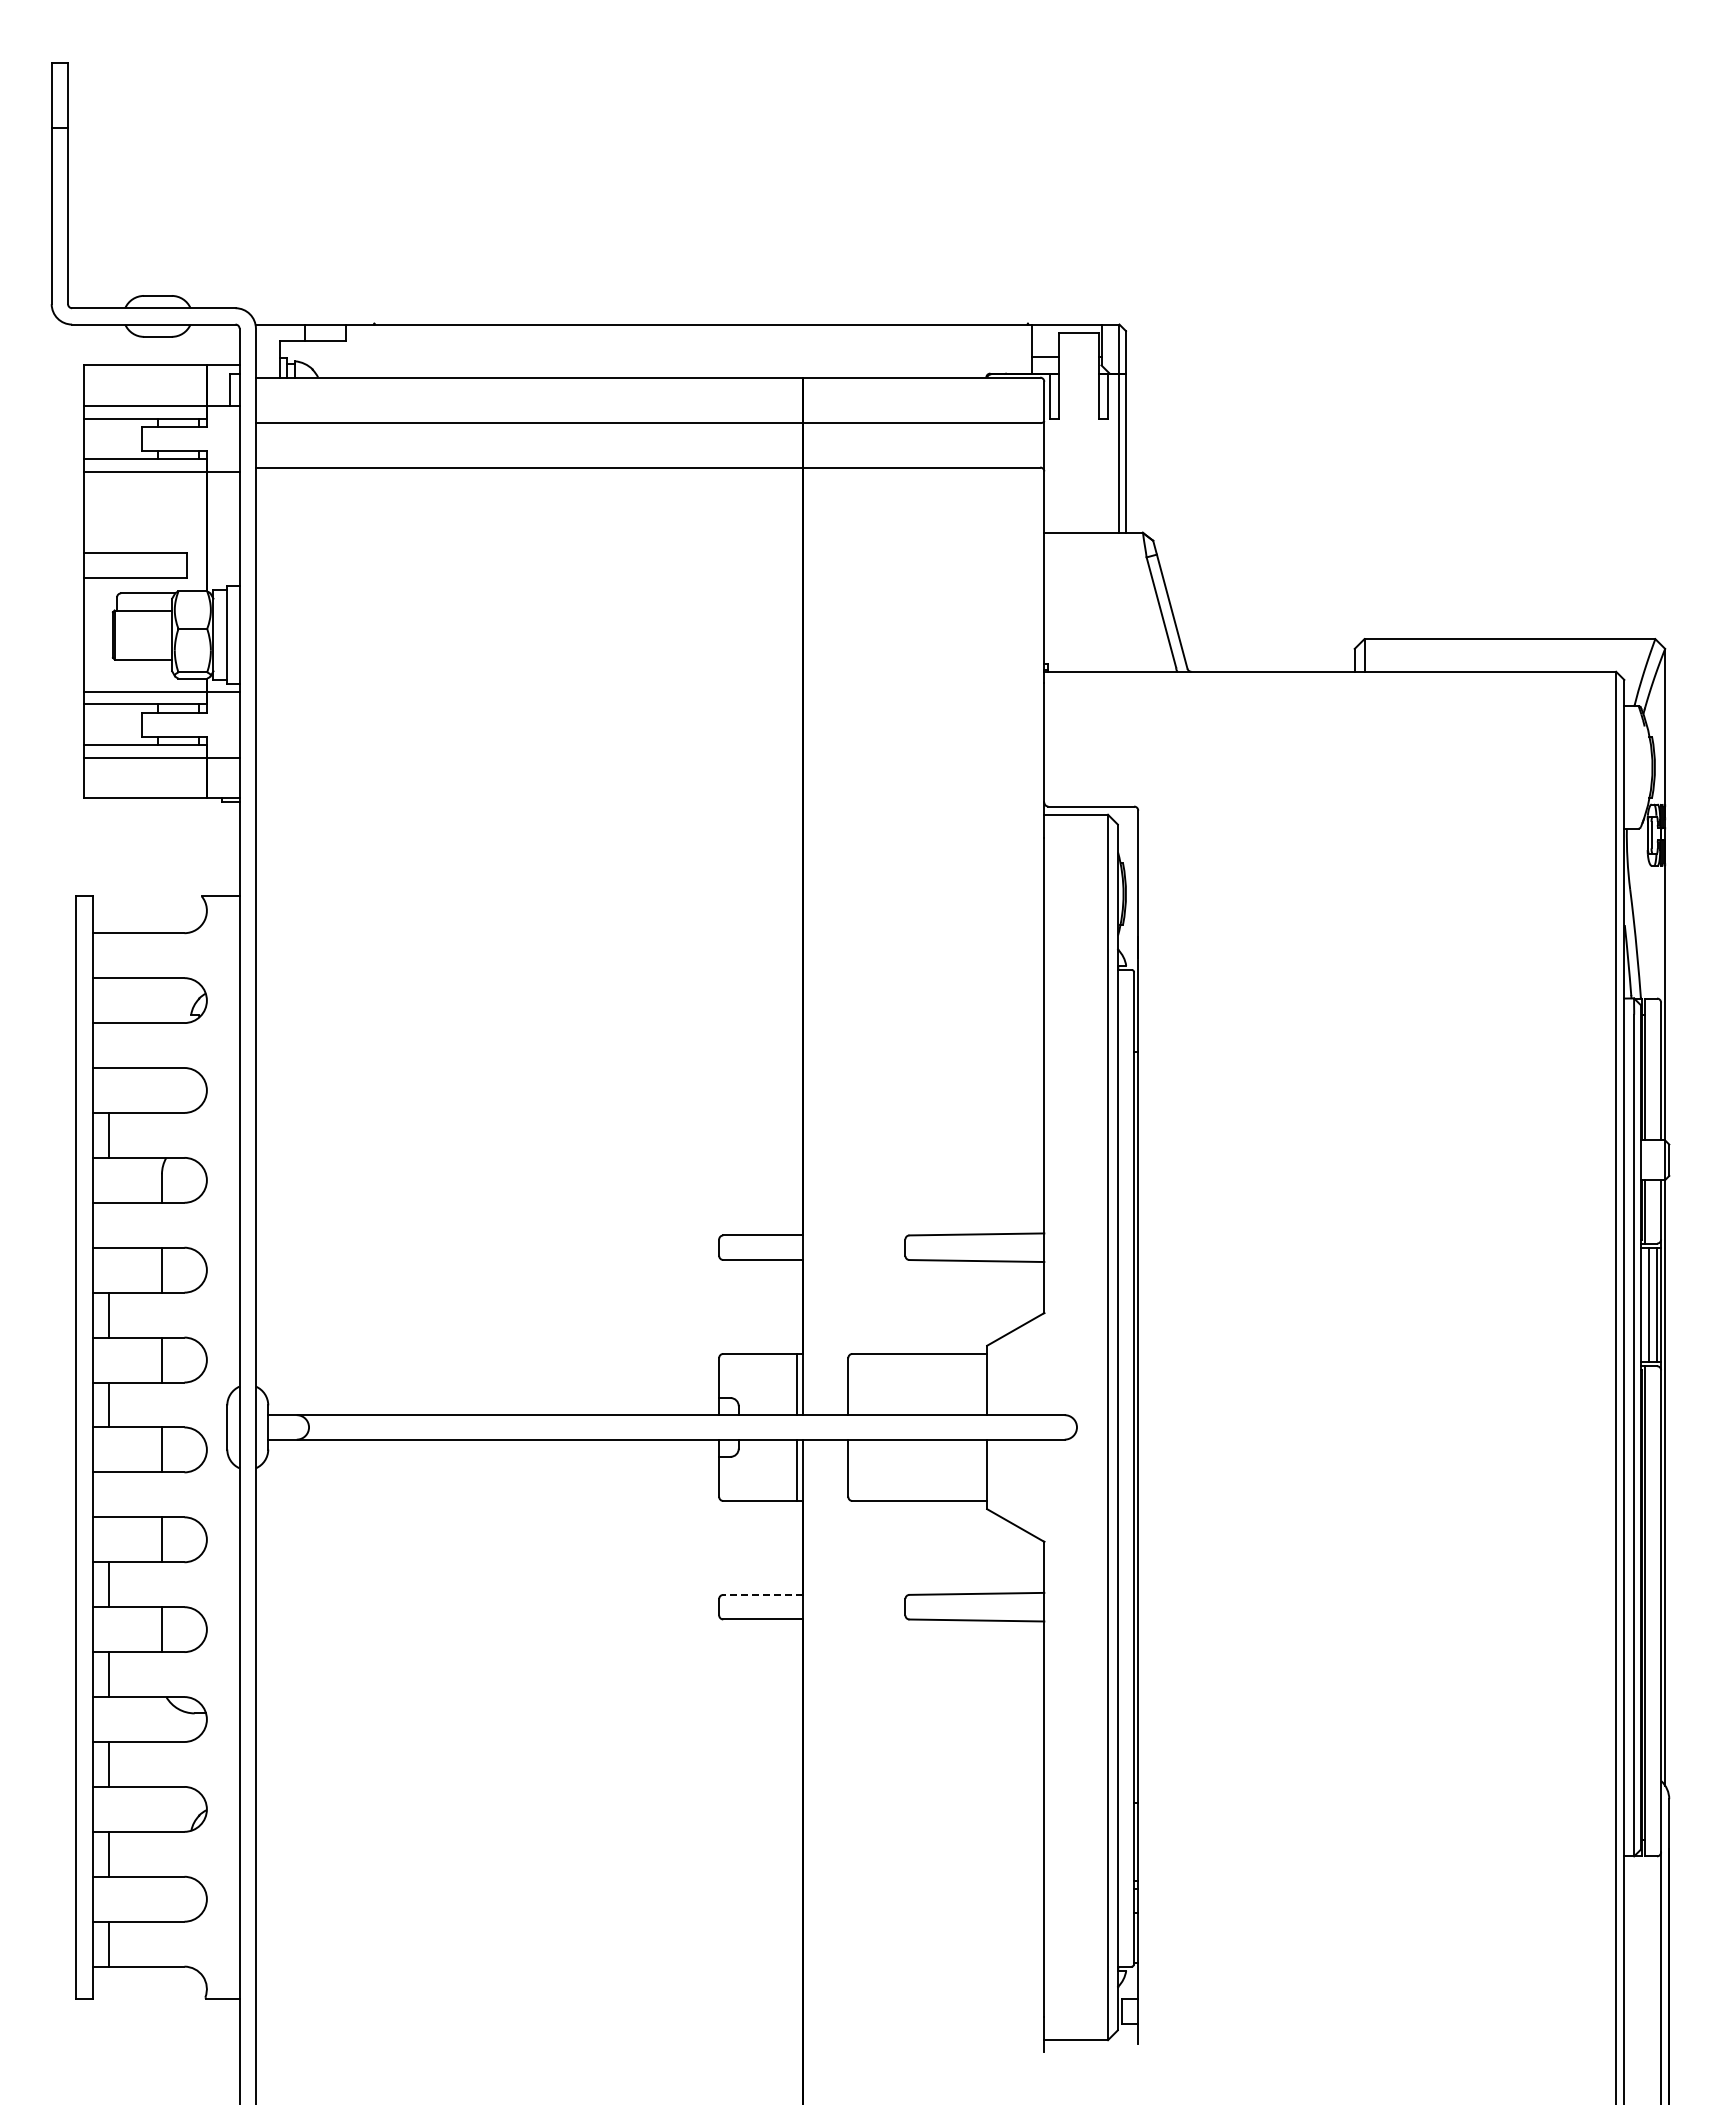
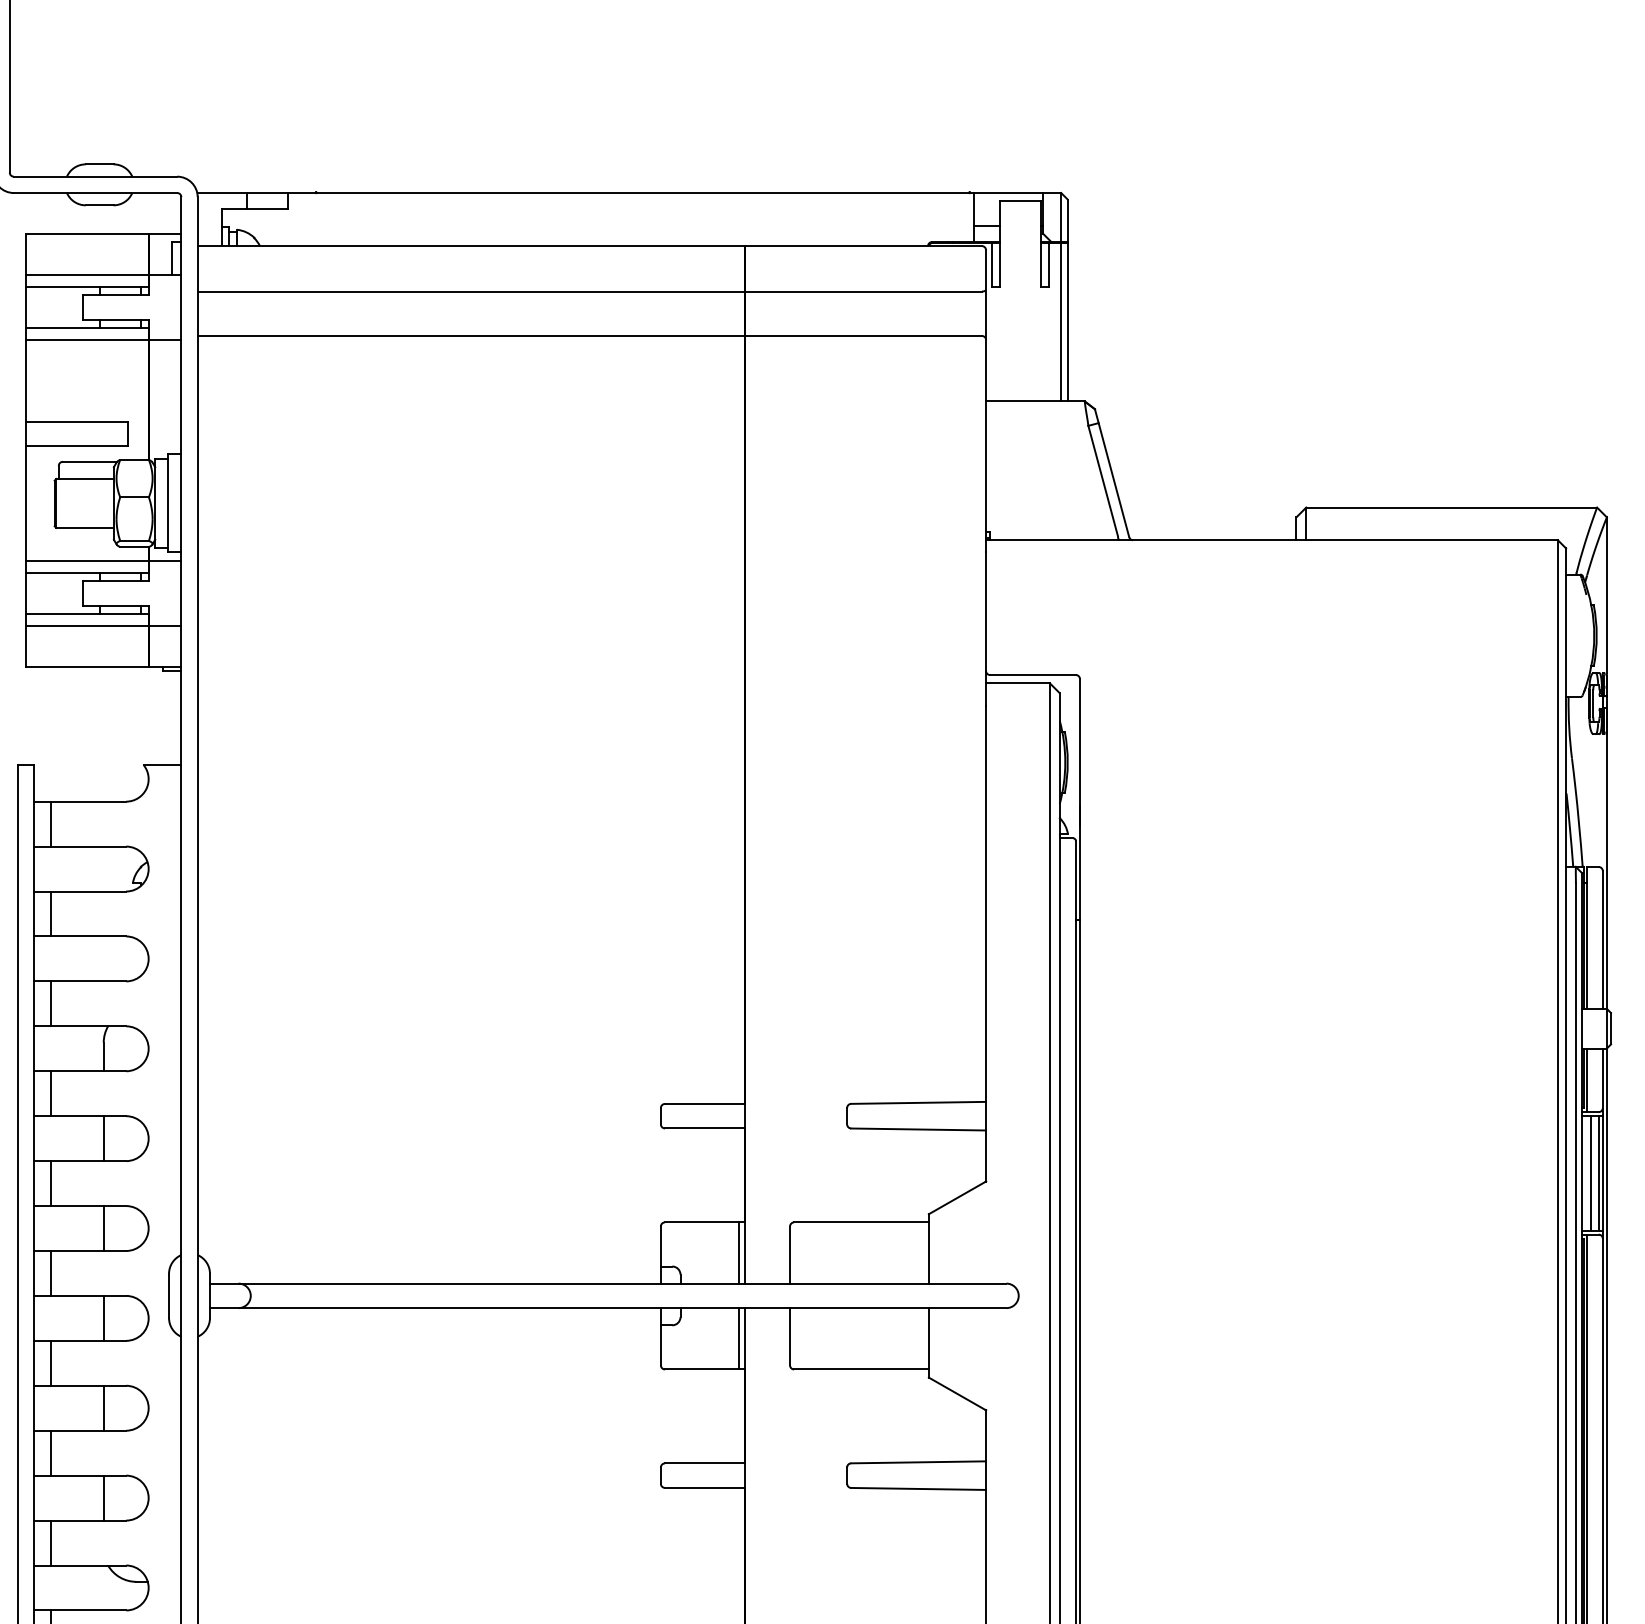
line: (108, 955) -> (50, 823), added
line: (108, 1045) -> (50, 913), added
line: (108, 1224) -> (50, 1092), added
line: (108, 1494) -> (50, 1362), added
line: (762, 1594) -> (704, 1462), dashed -> solid

